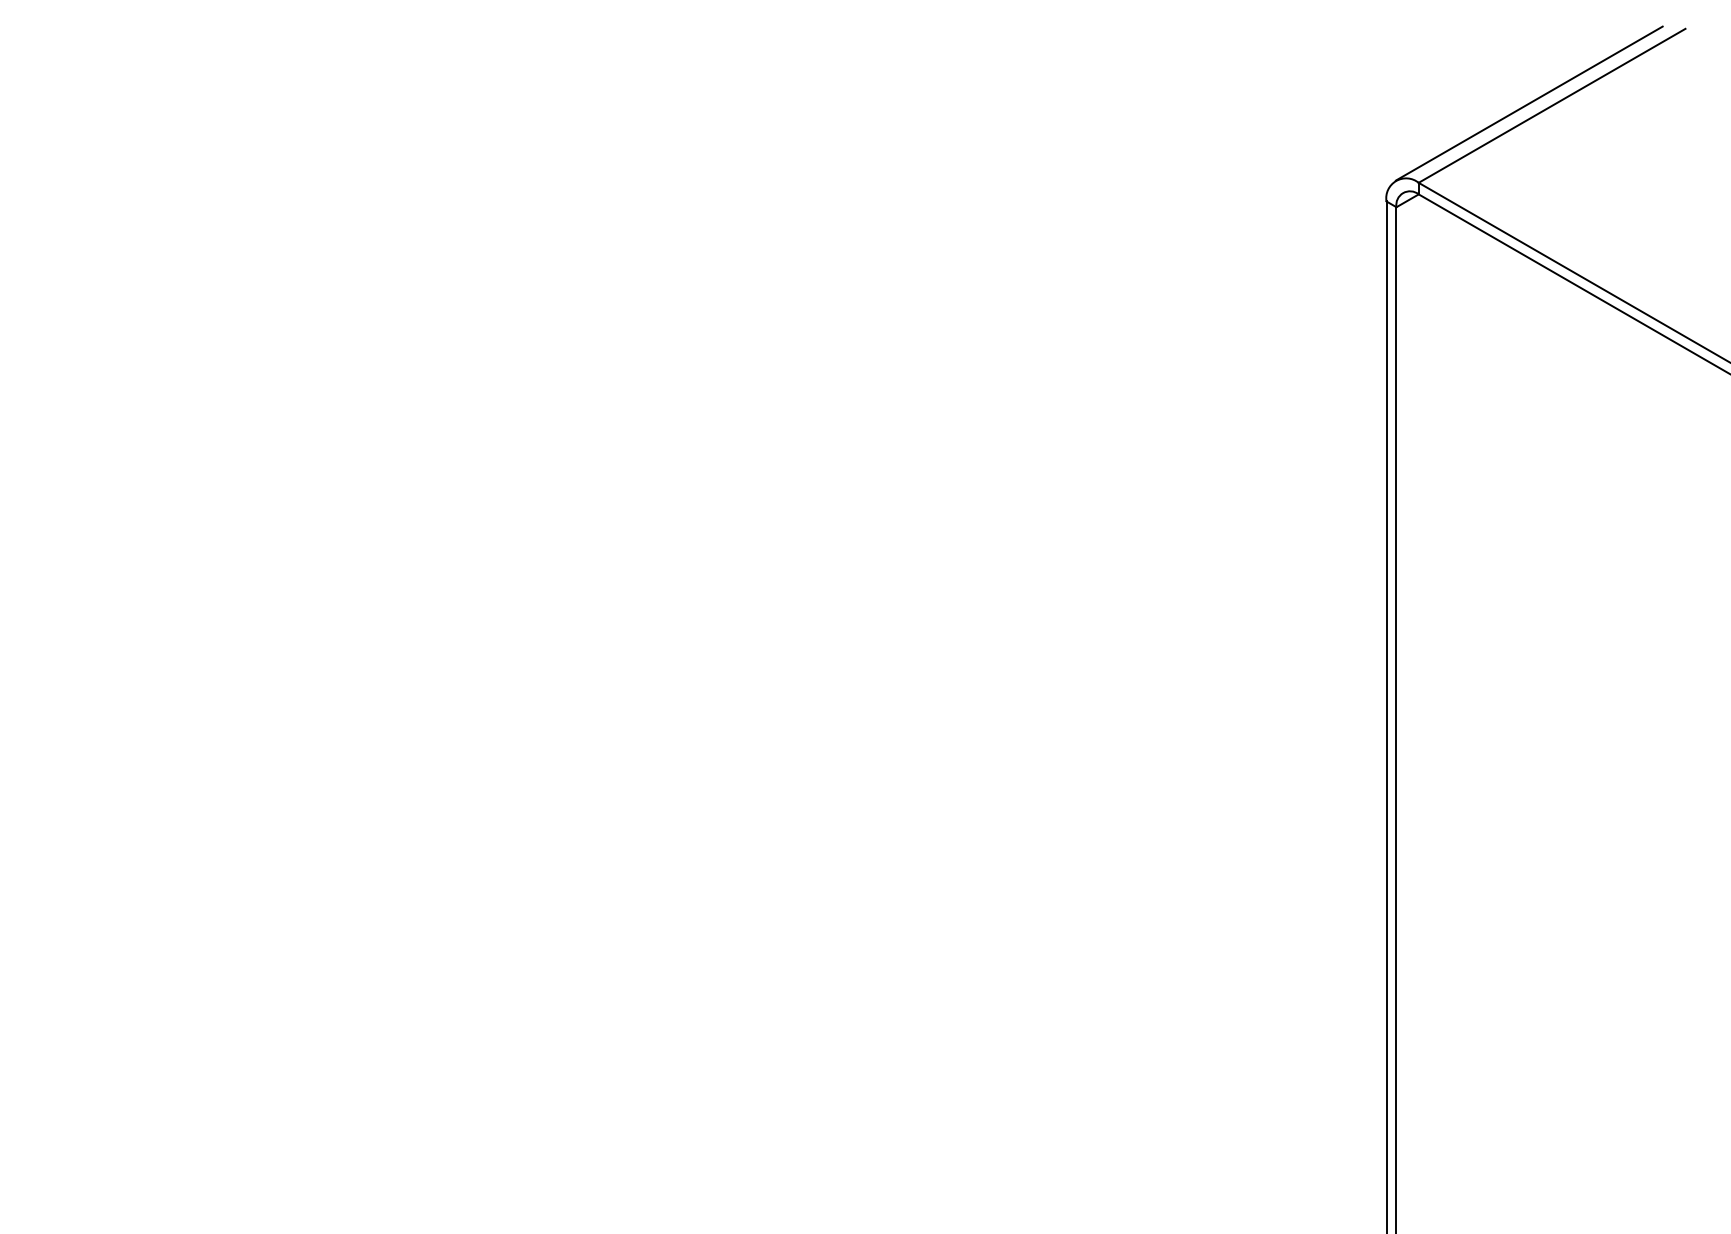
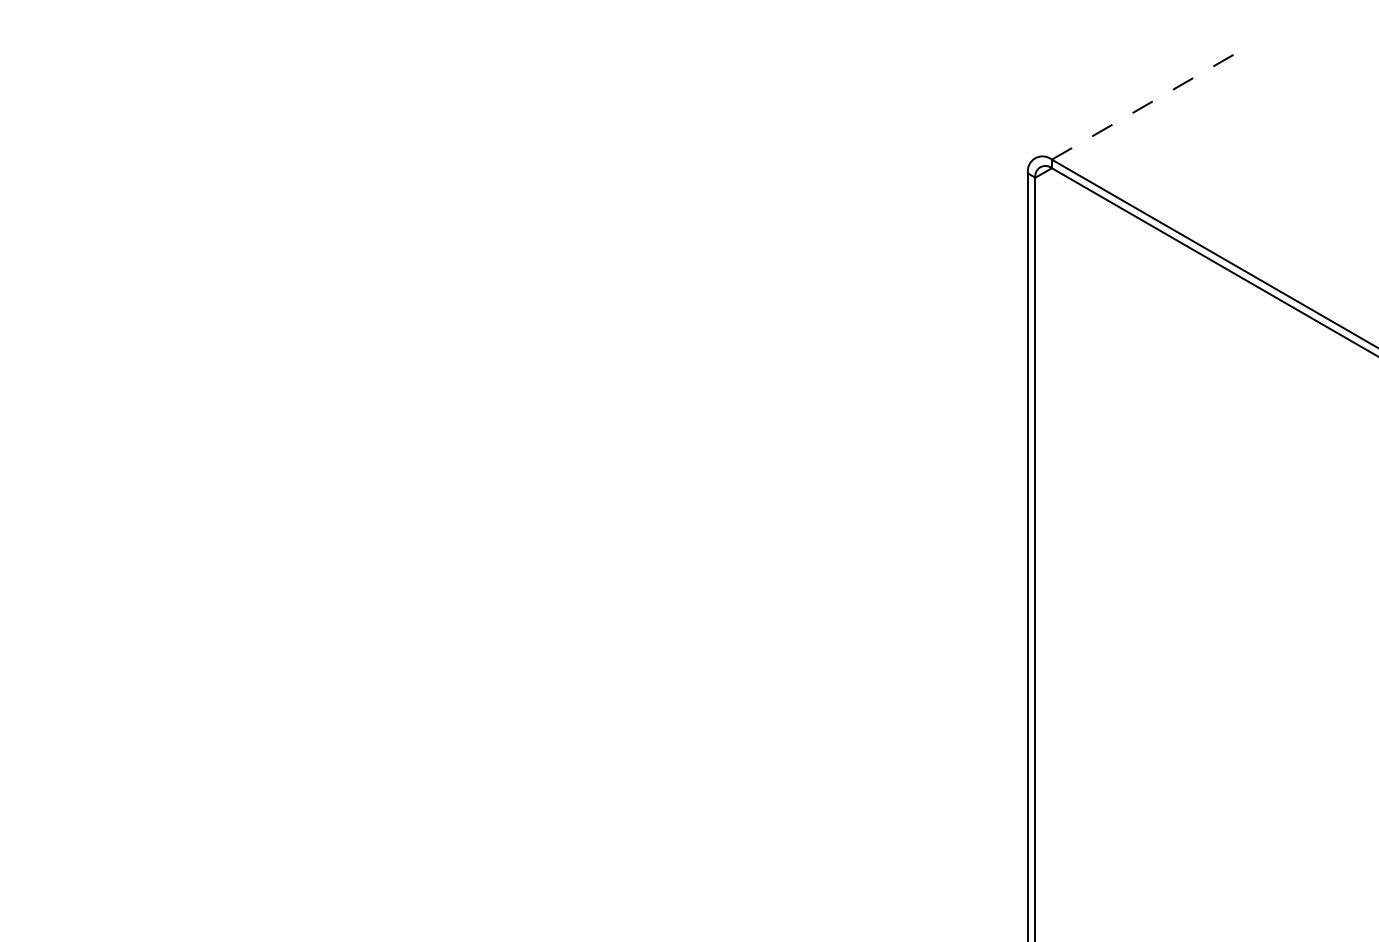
line: (1528, 103) -> (1133, 100), removed
line: (1553, 105) -> (1151, 102), solid -> dashed

